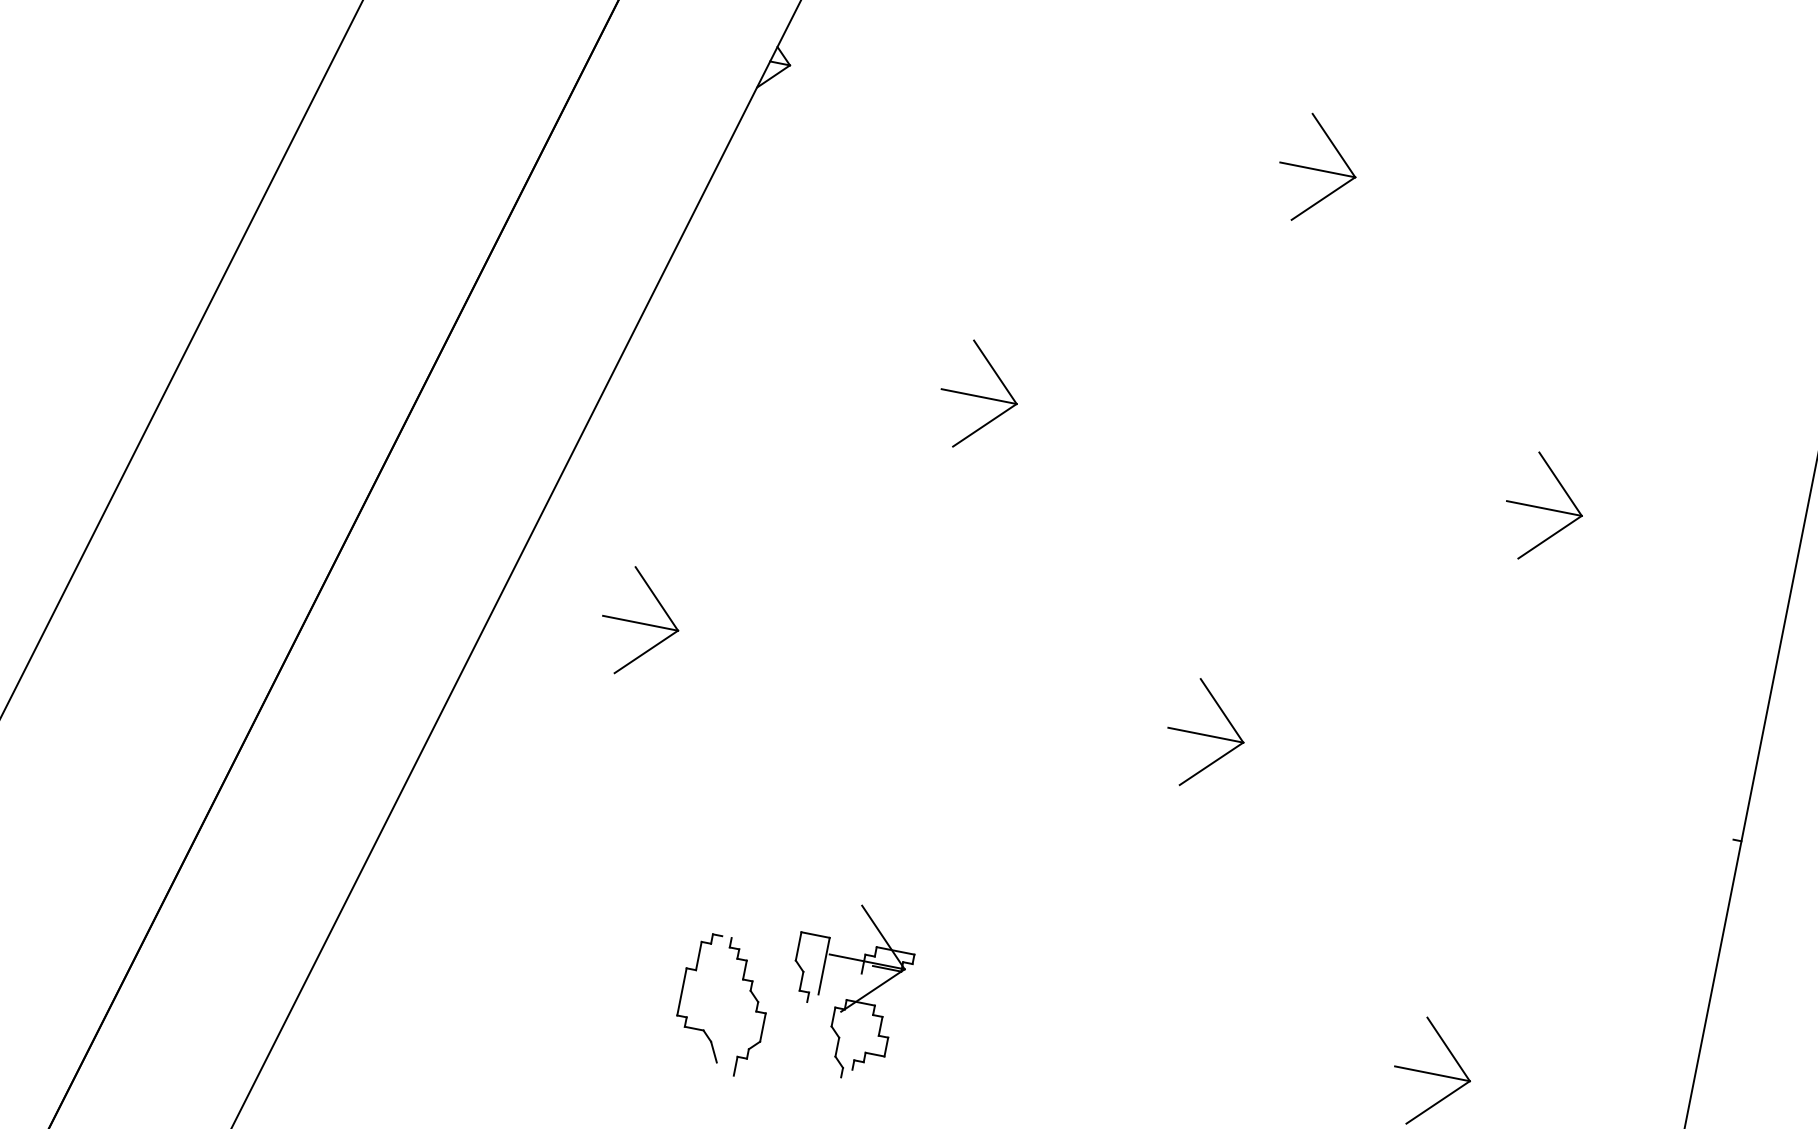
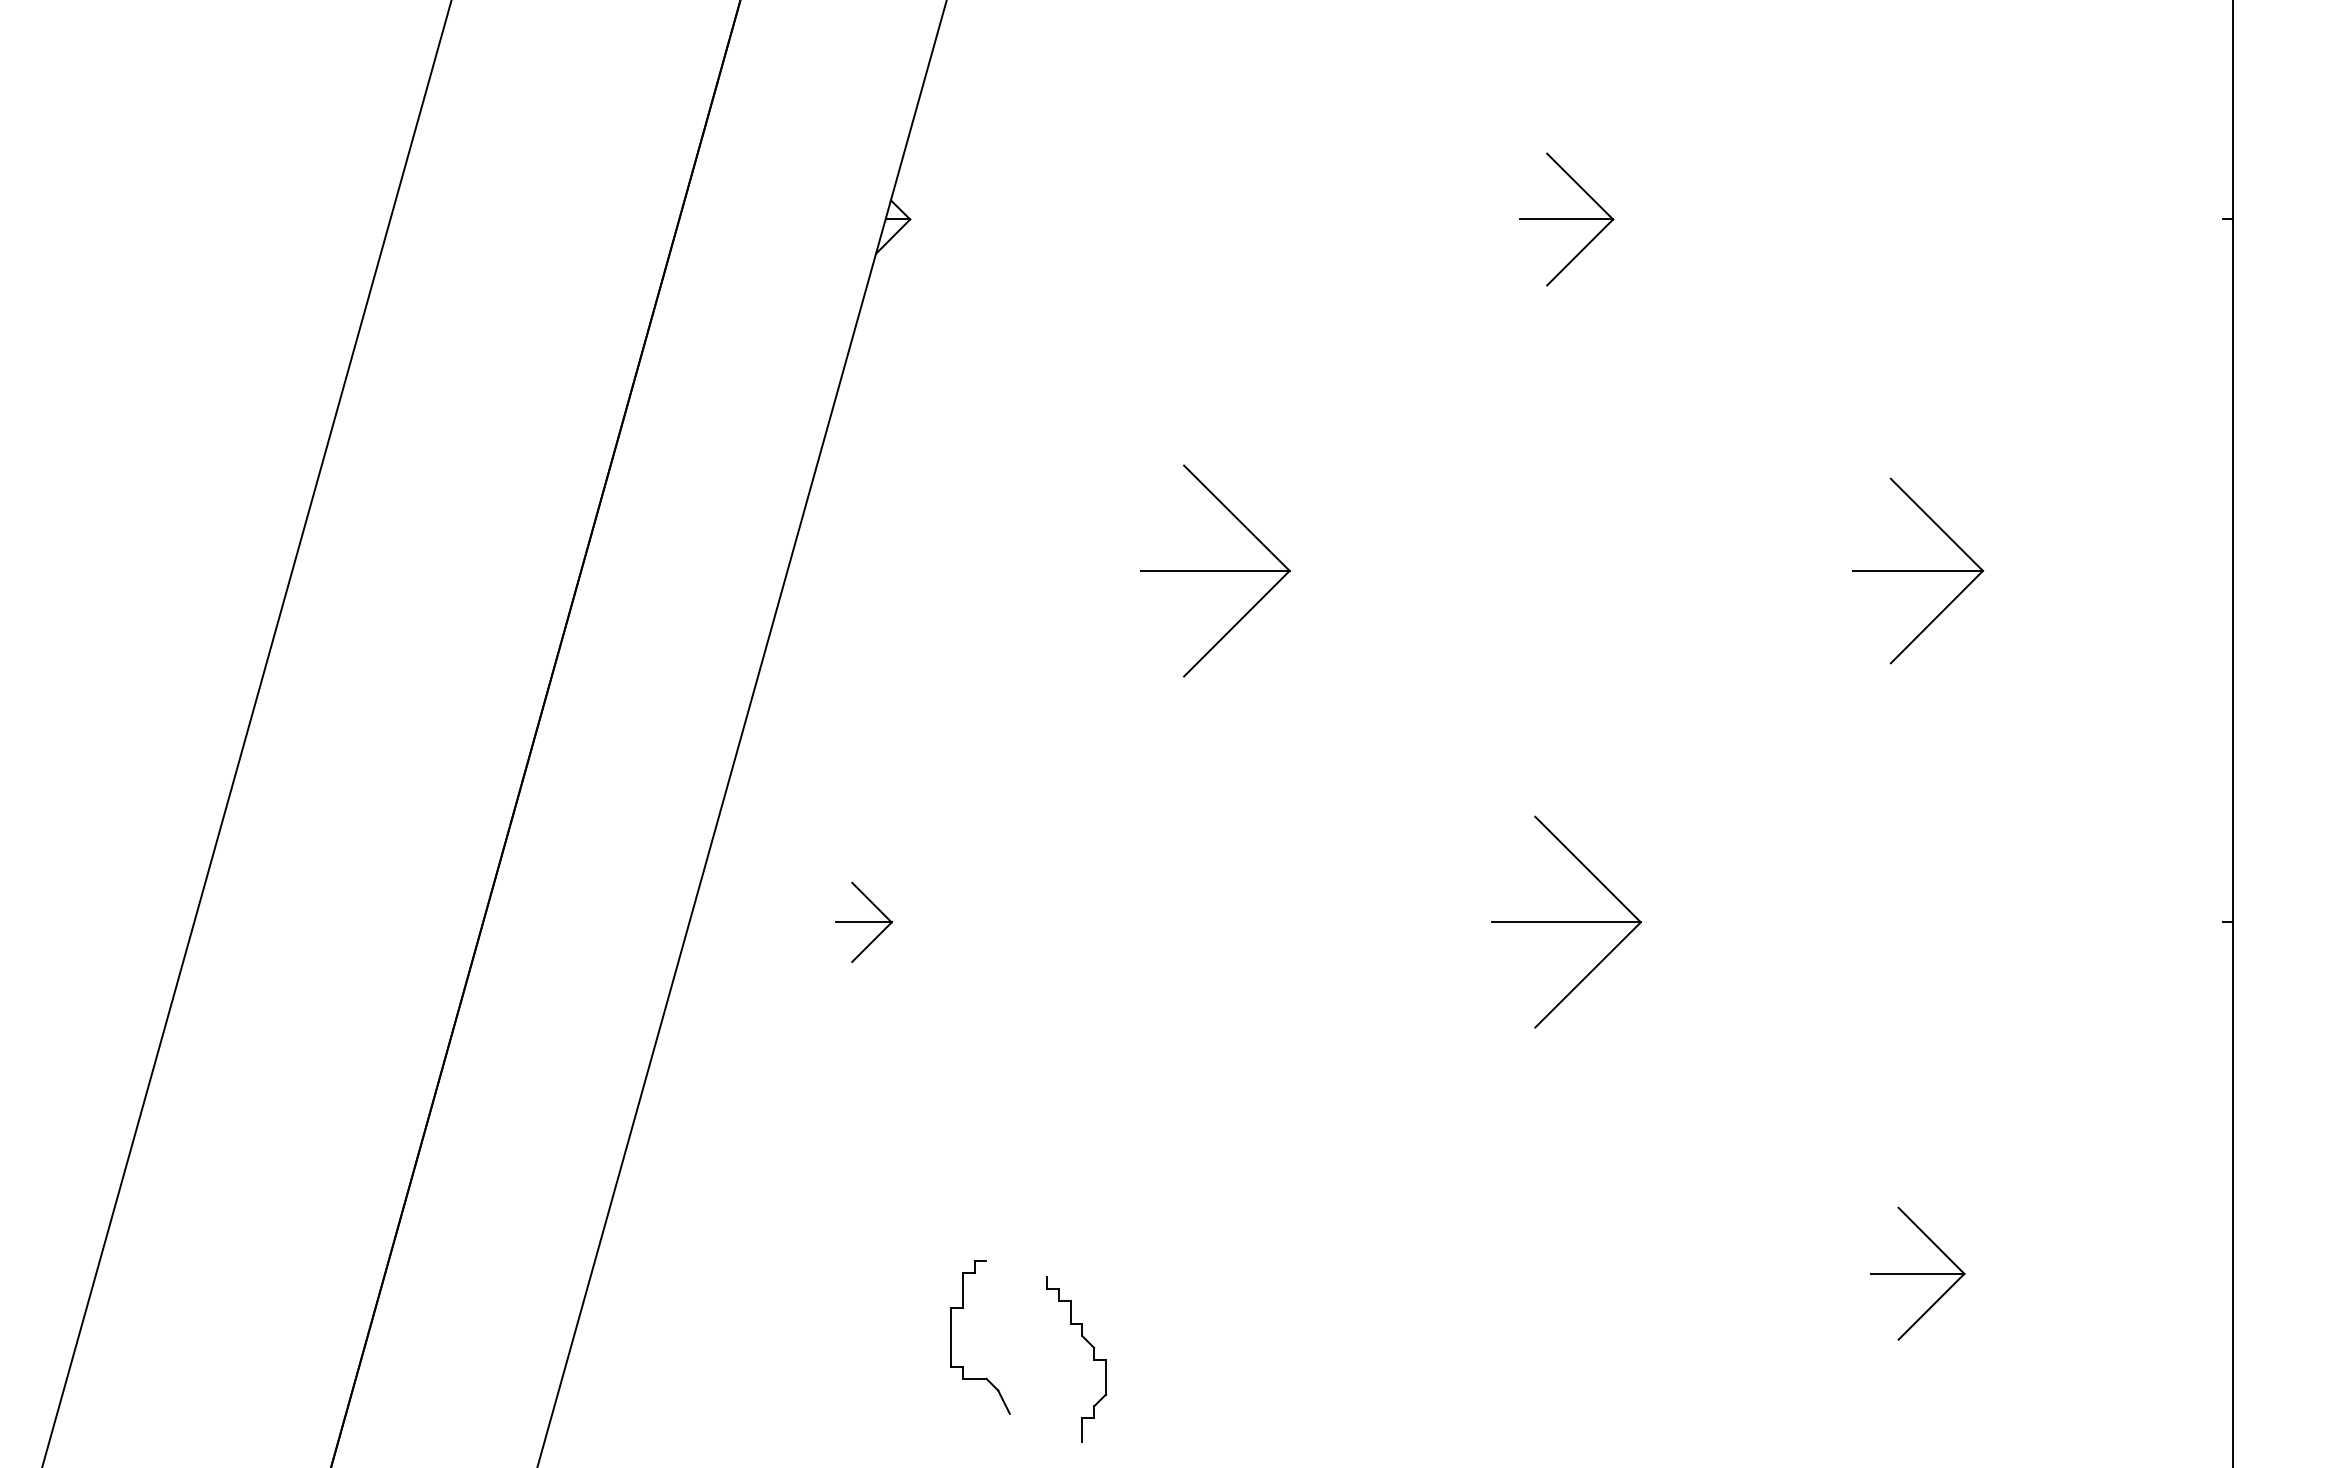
part: (978, 396) -> (1214, 570), size x1.6
part: (1544, 508) -> (1917, 570), size x1.4
part: (640, 623) -> (863, 922), size x0.6
part: (1205, 735) -> (1566, 922), size x1.6
part: (682, 991) -> (951, 1337), moved
part: (846, 999) -> (1199, 1323), removed

